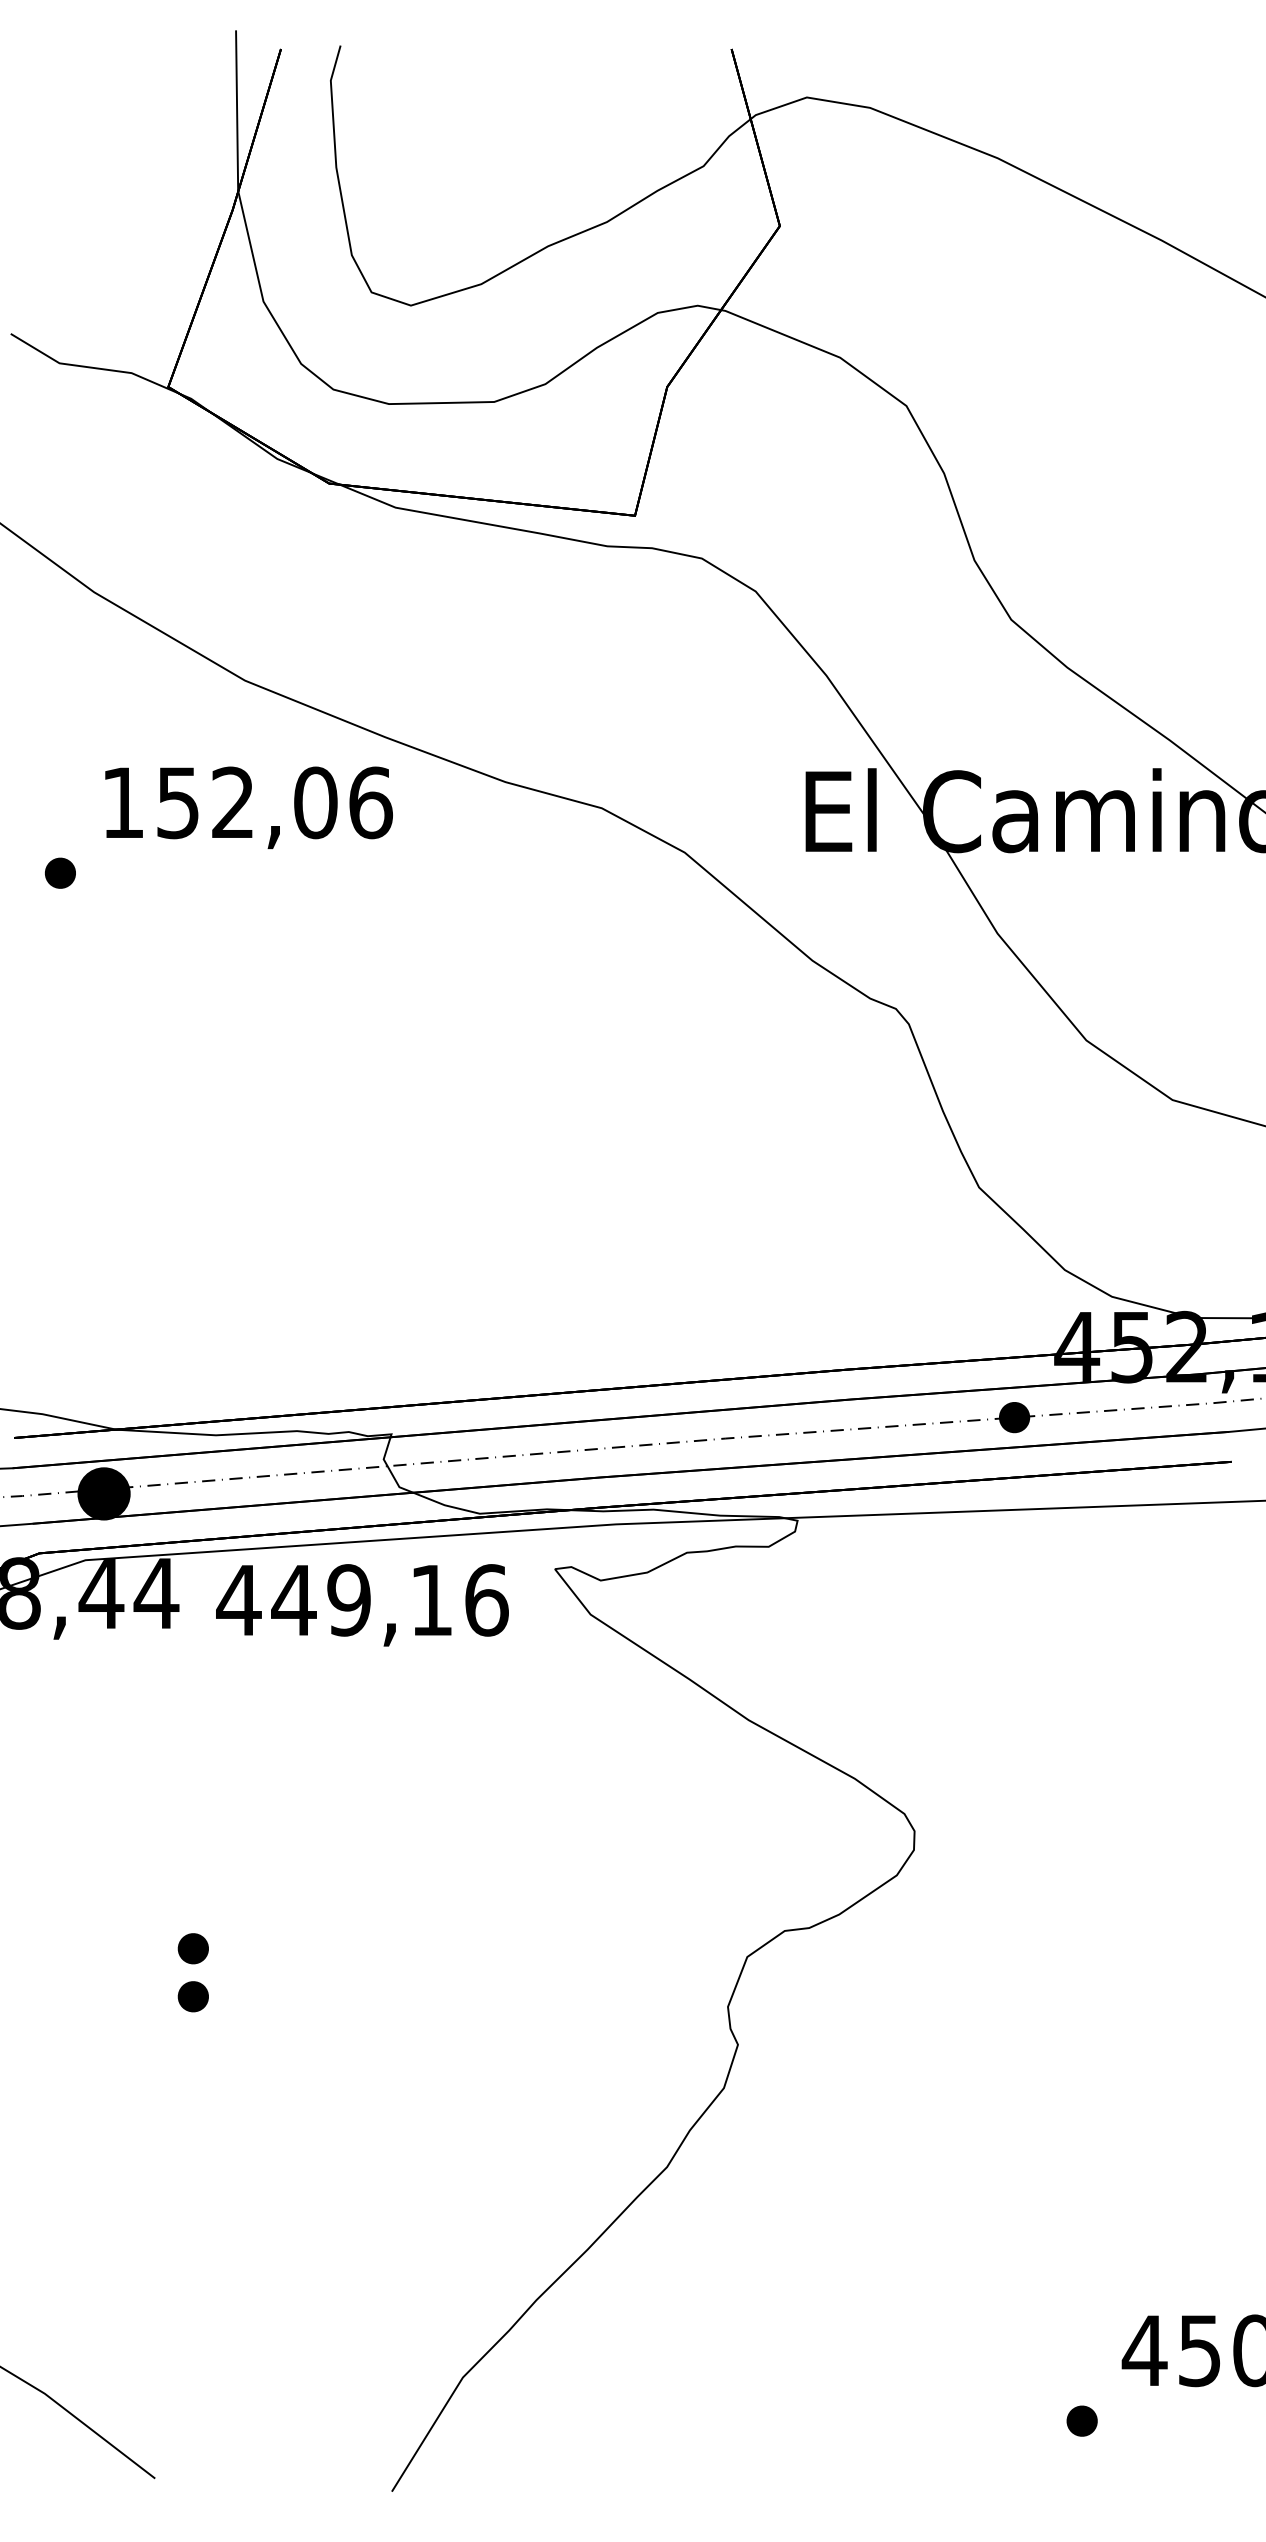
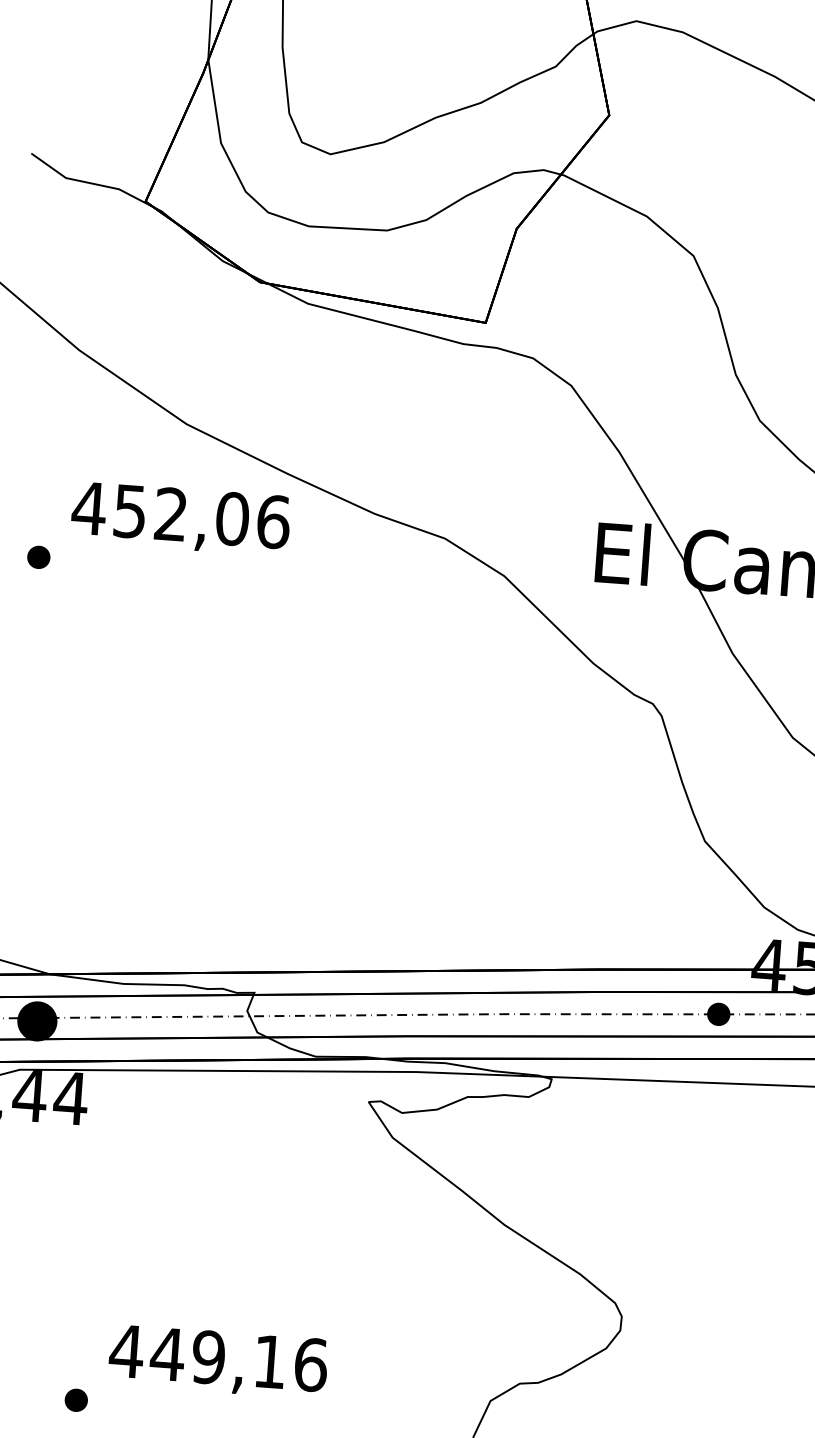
text: (122, 802) -> (88, 508), 152,06 -> 452,06
text: (362, 1605) -> (218, 1361), moved
part: (192, 1948) -> (78, 1364), removed

